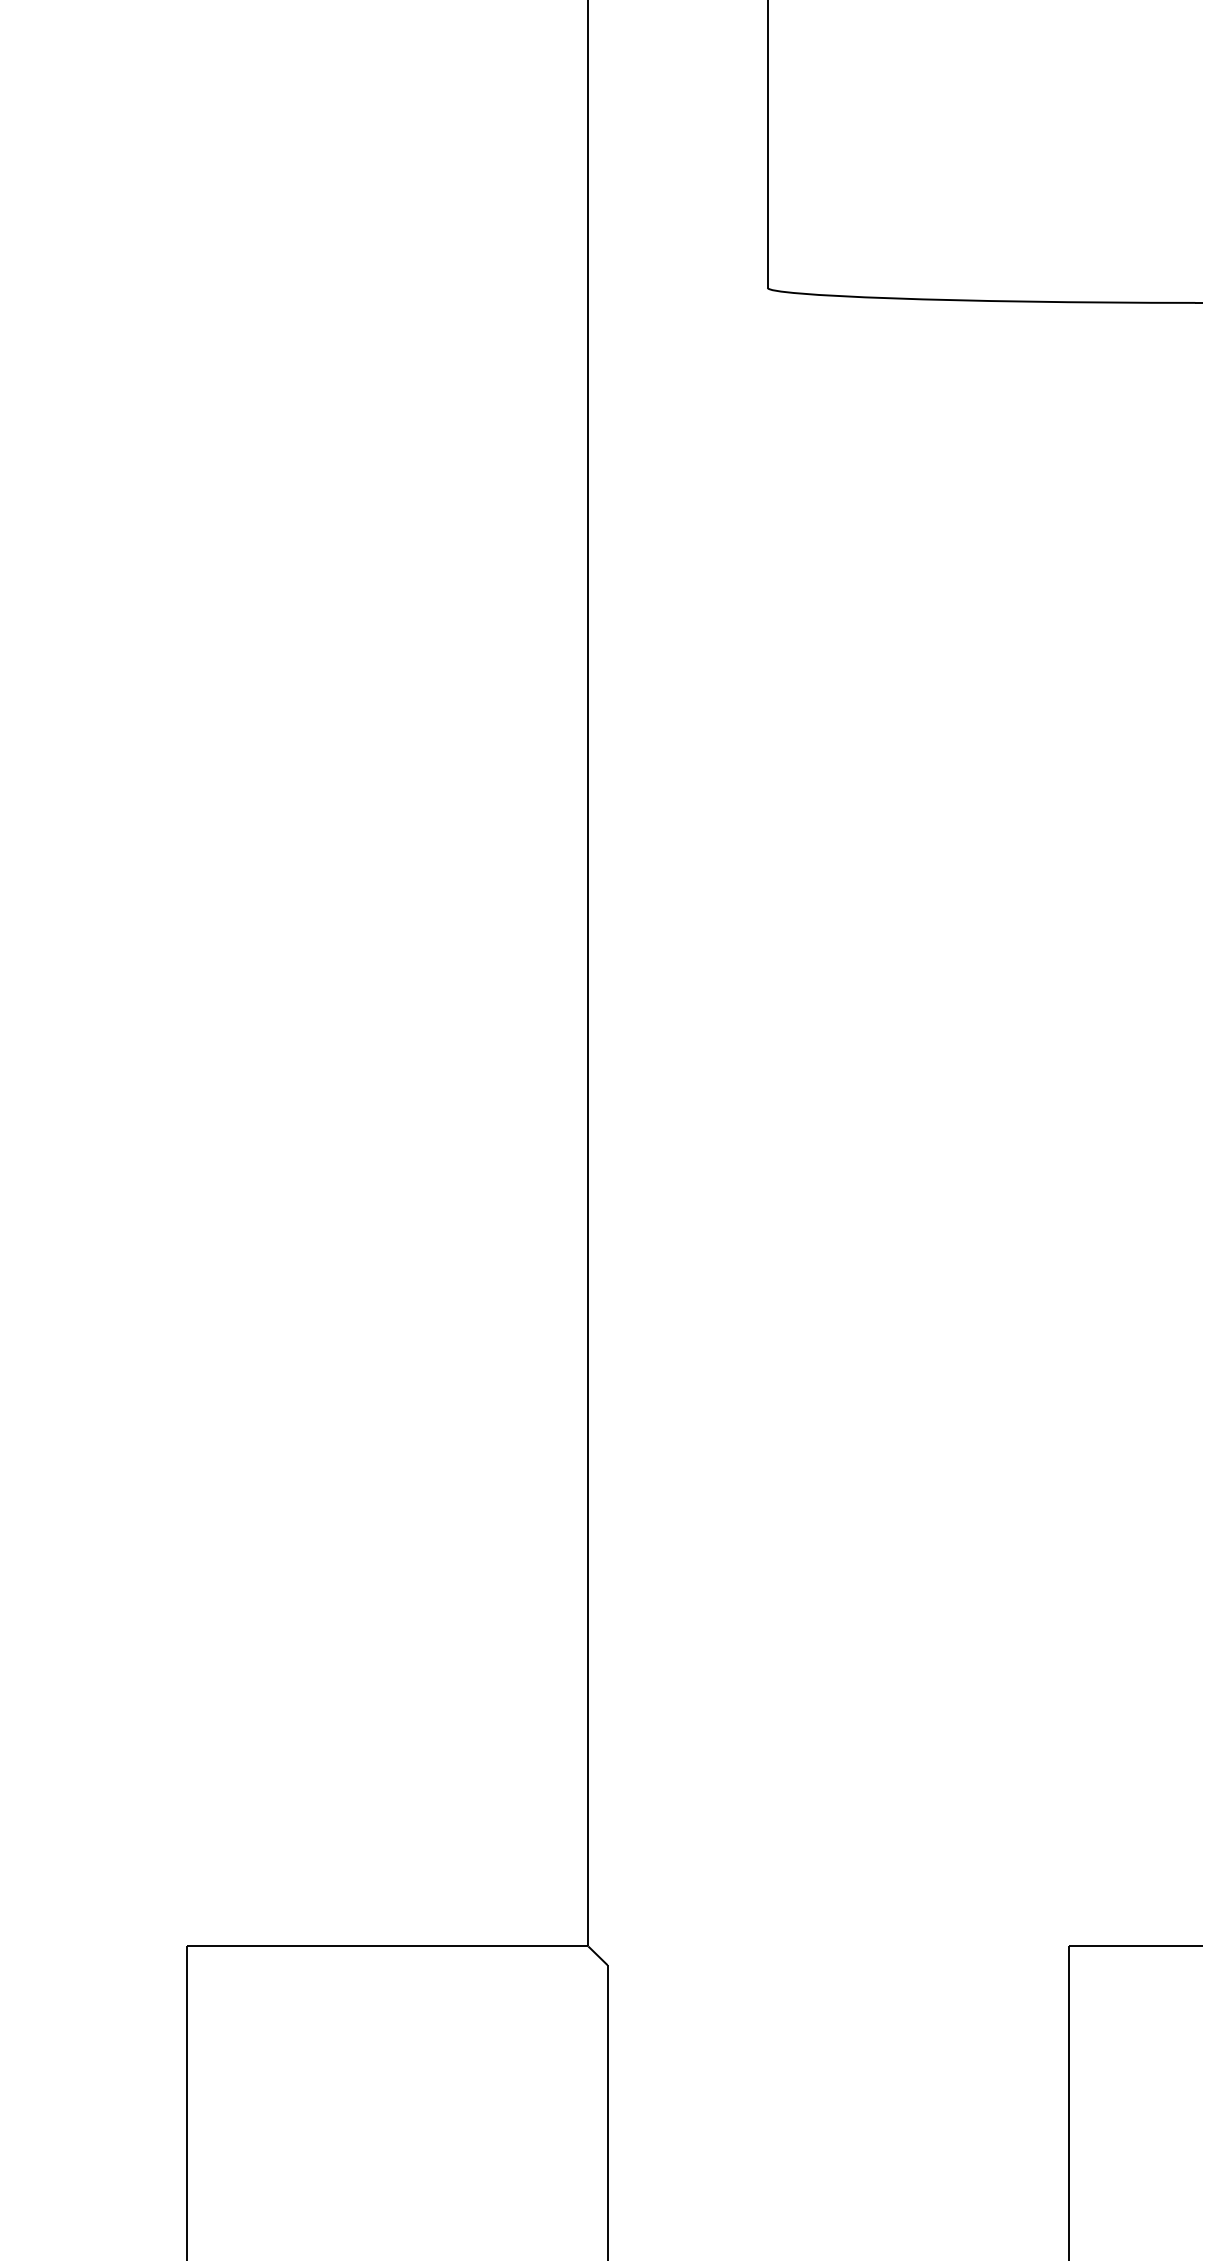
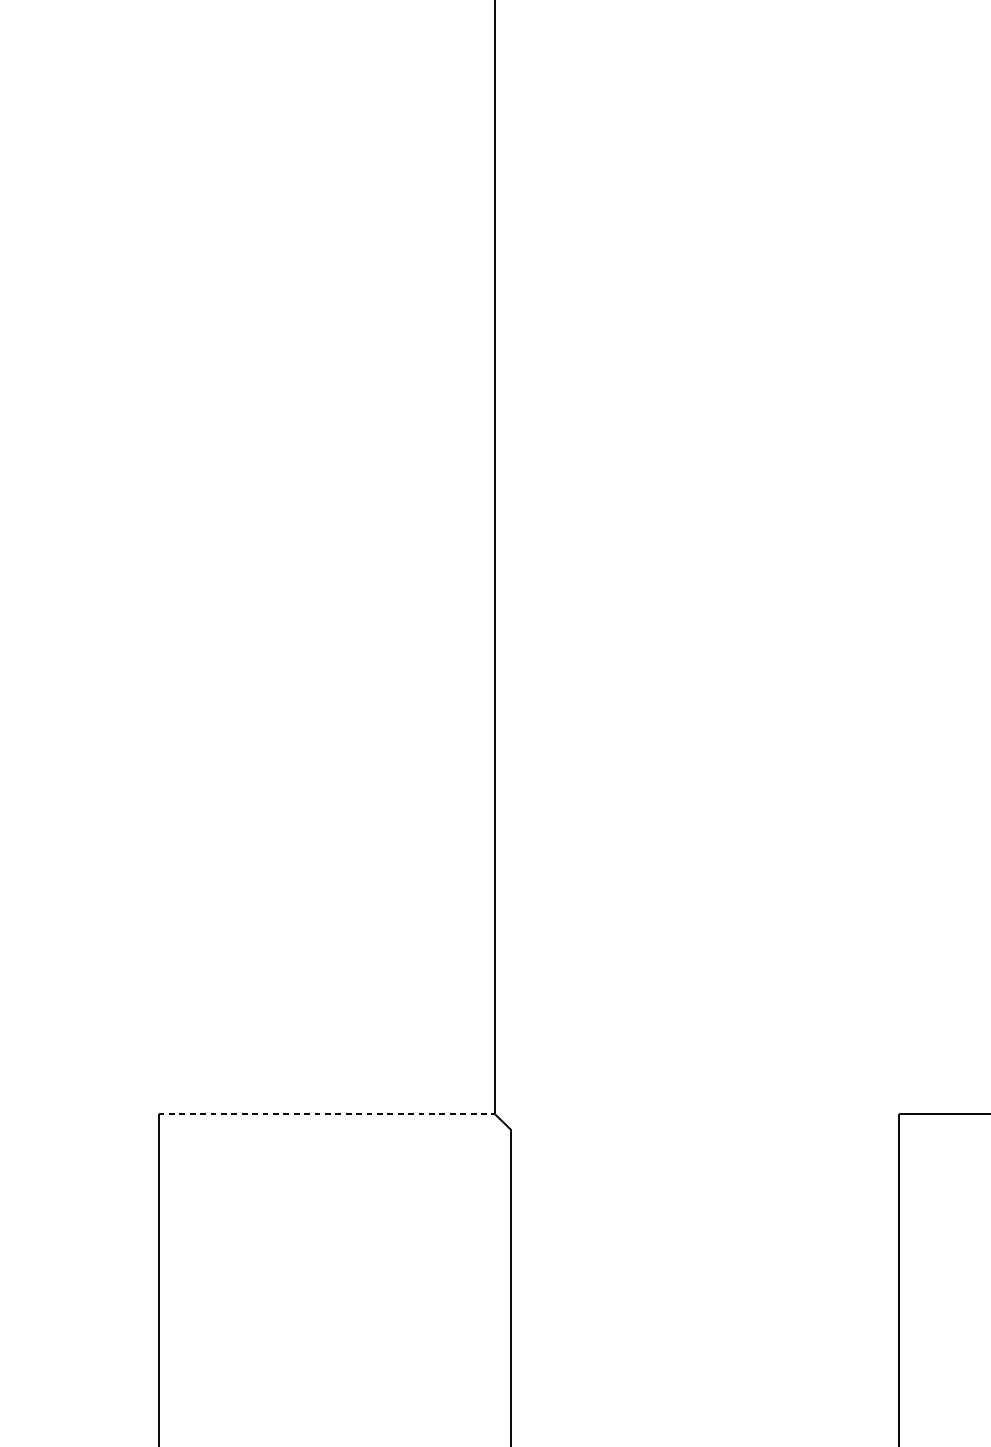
line: (388, 1946) -> (327, 1114), solid -> dashed

